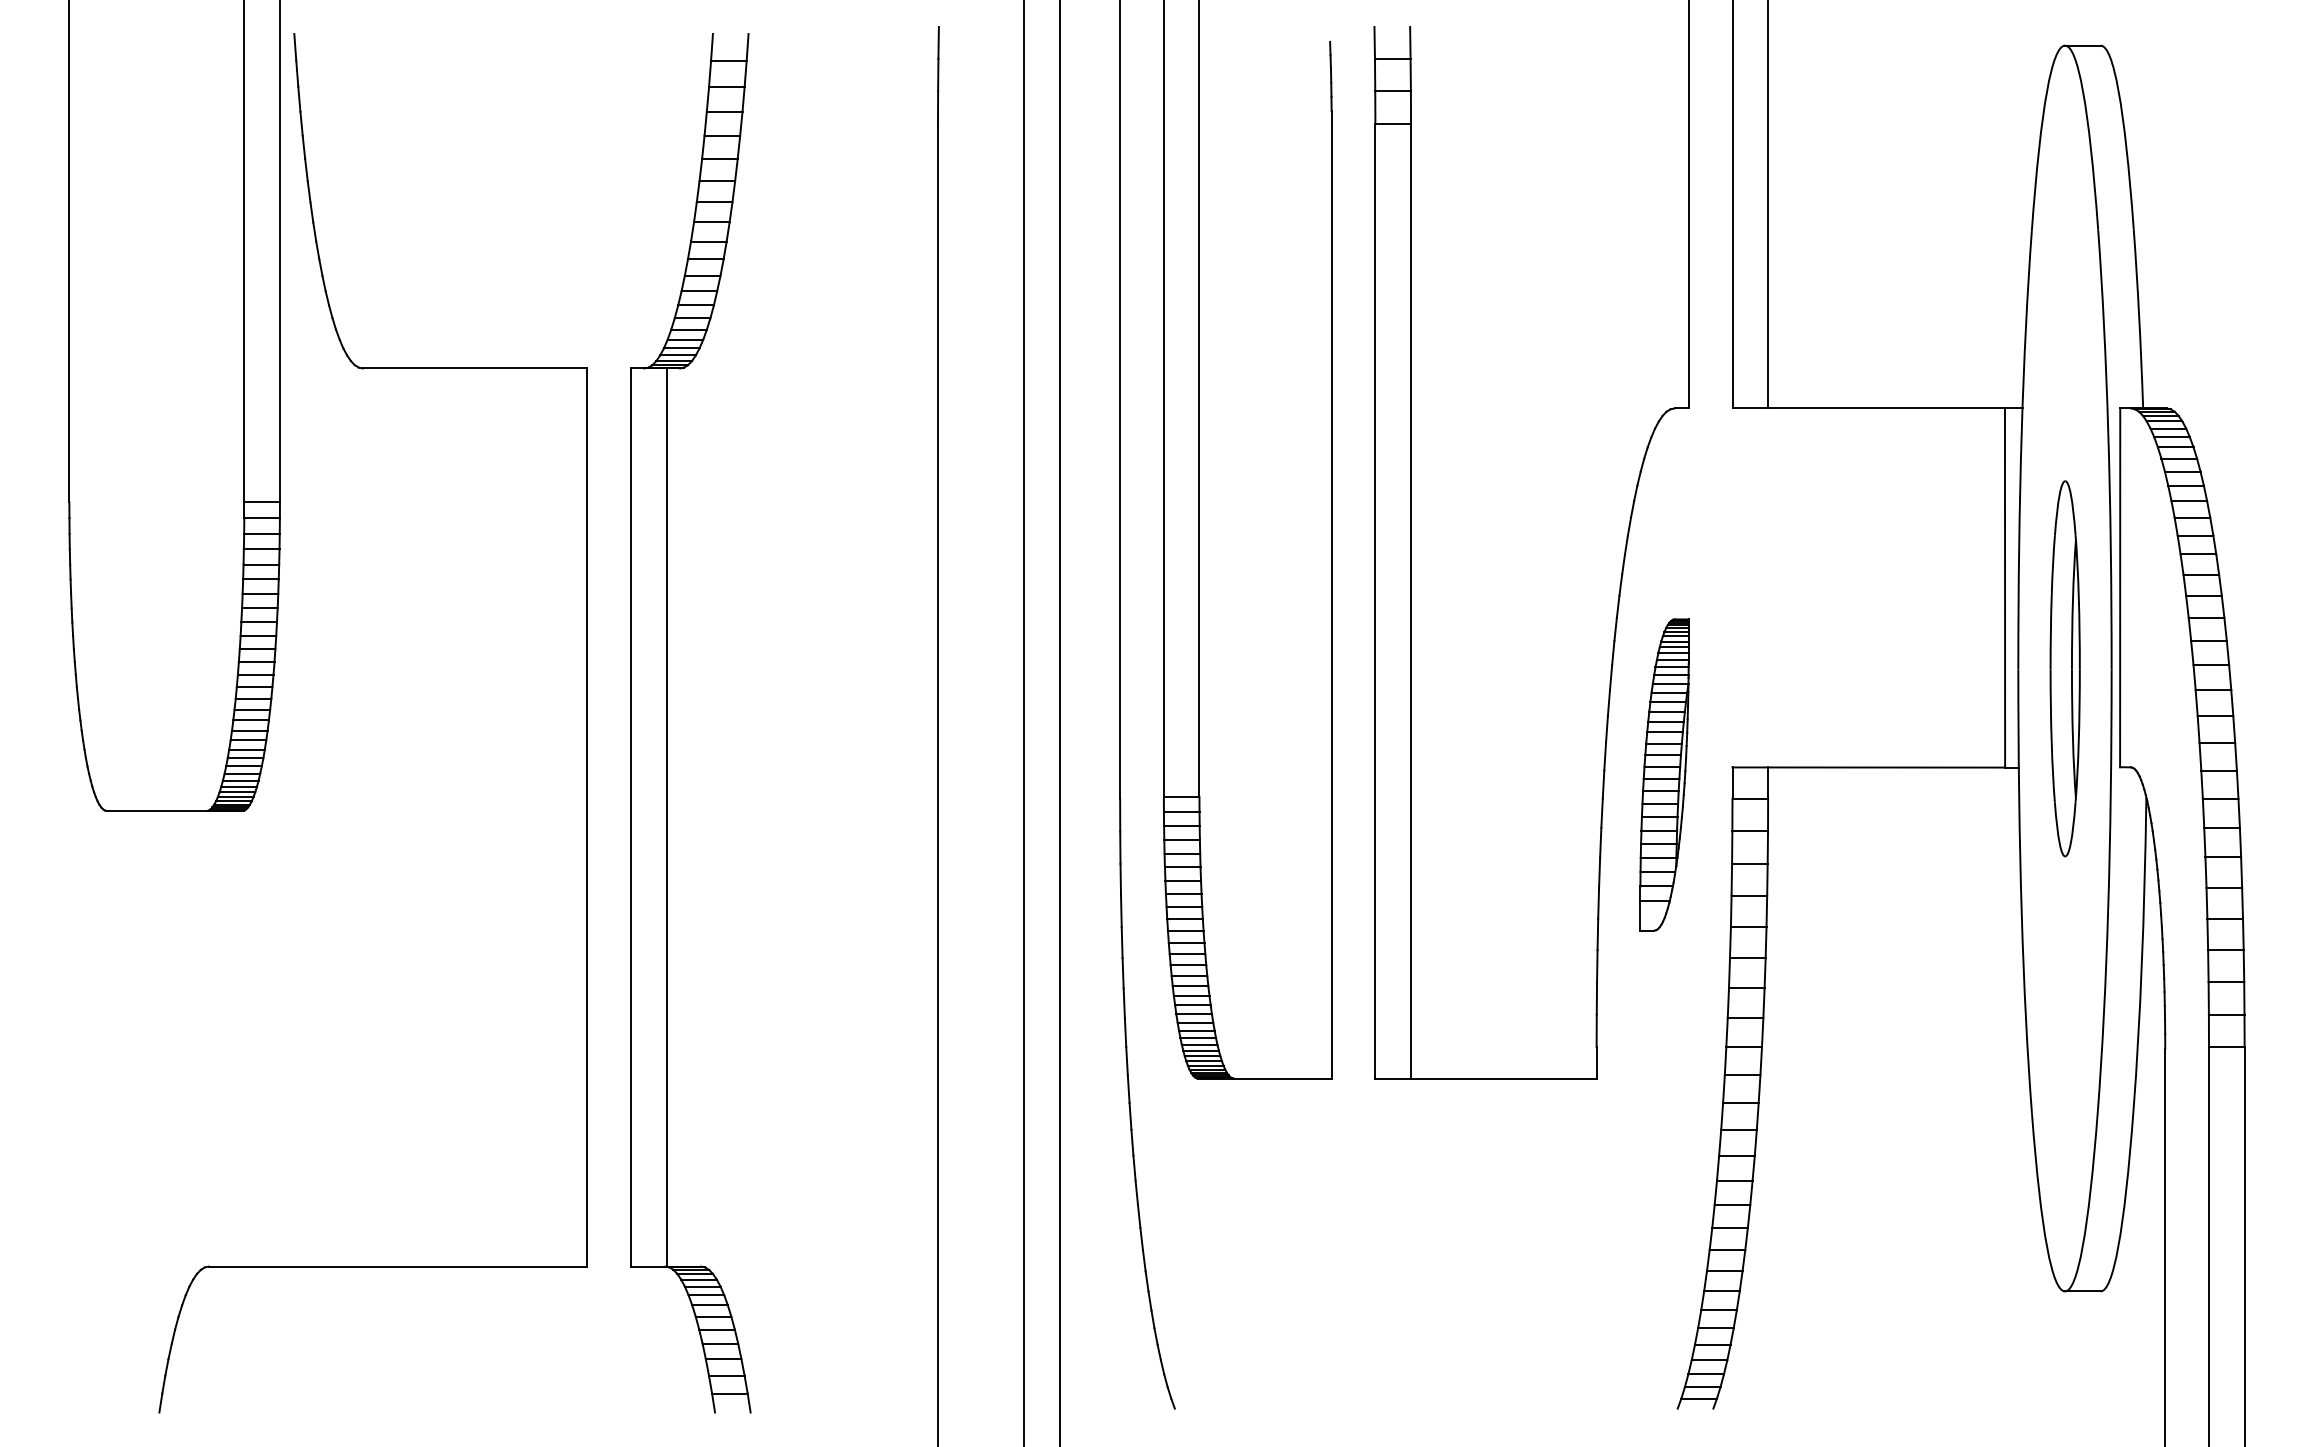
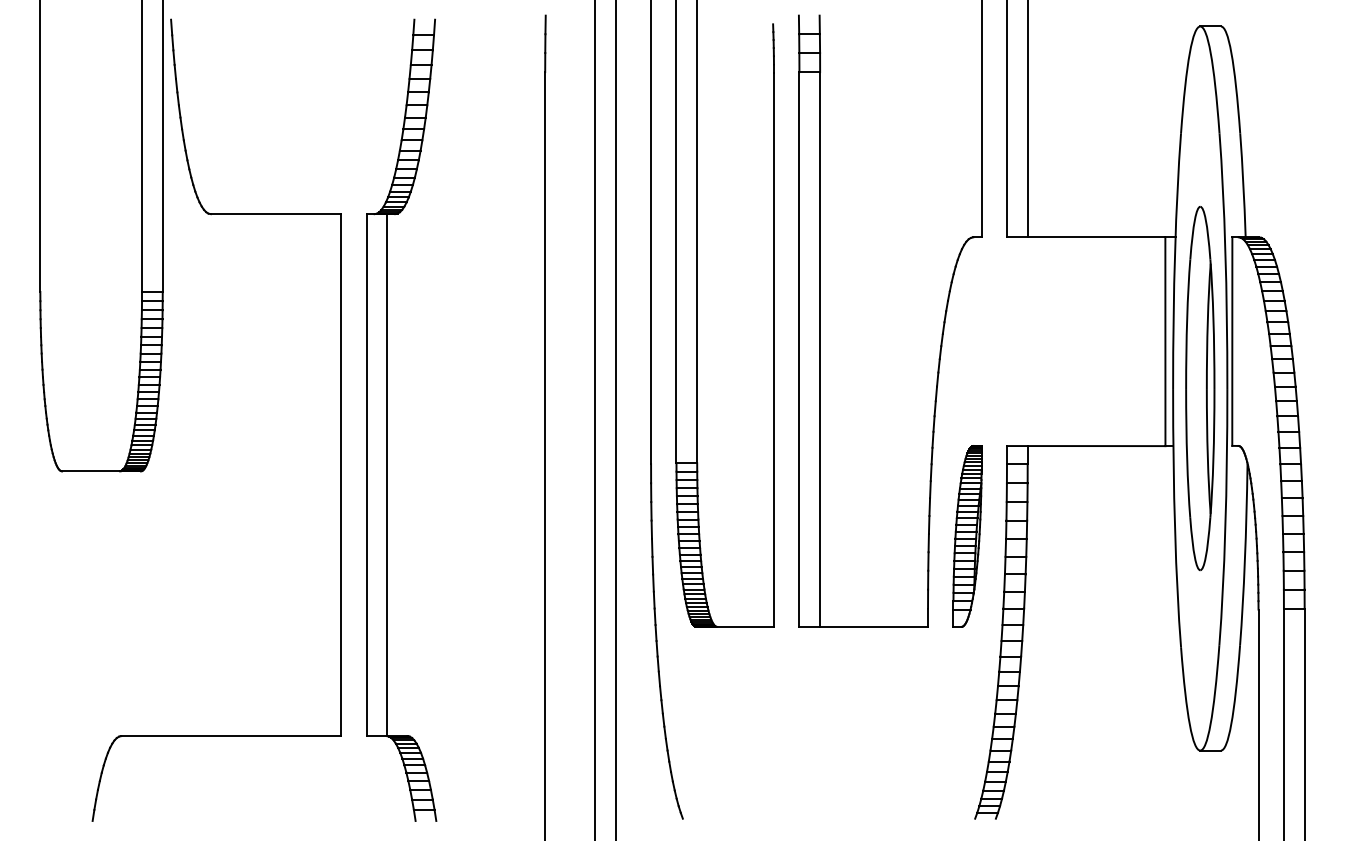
part: (2065, 668) -> (1200, 388), size x1.67
part: (1664, 775) -> (967, 536), moved

